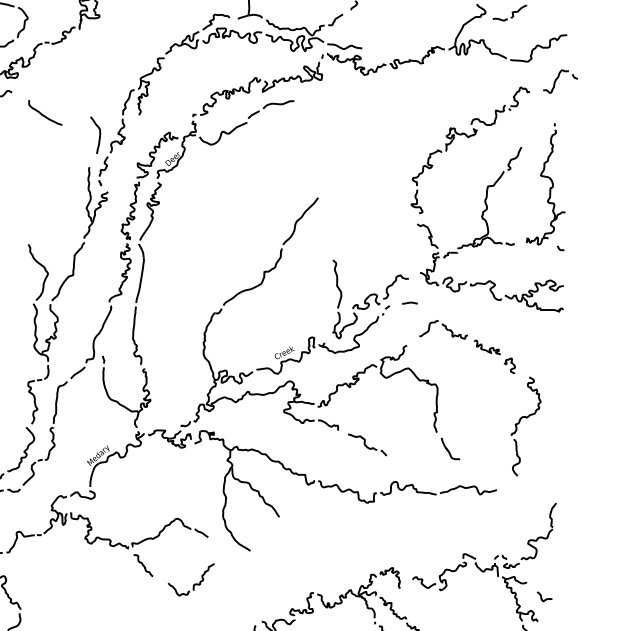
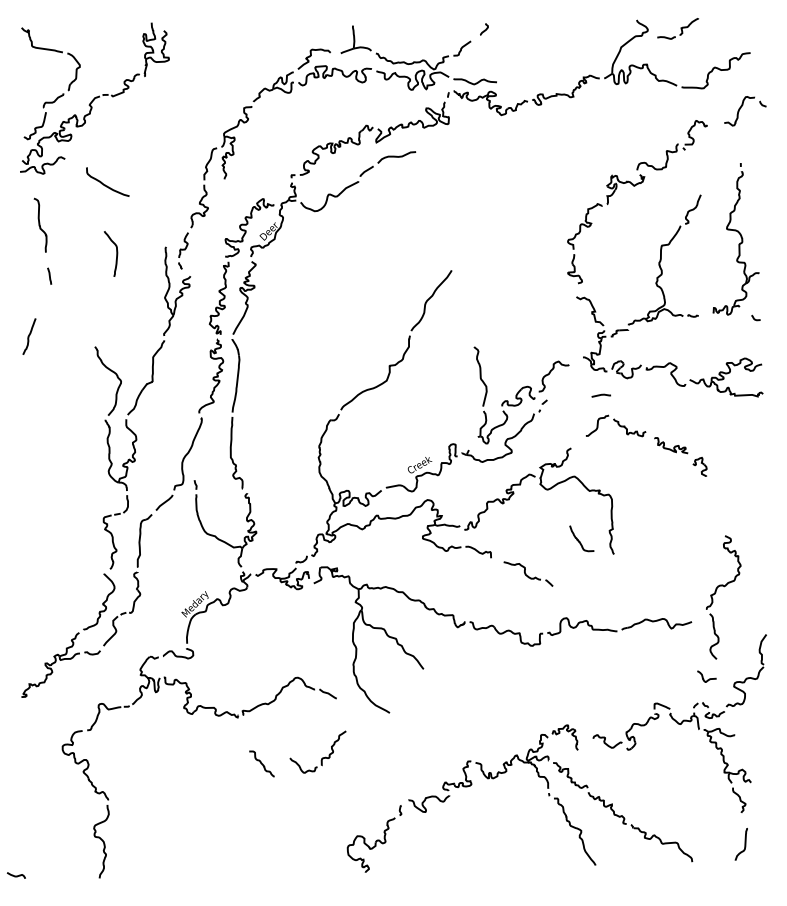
curve: (99, 135) -> (116, 253), moved
line: (409, 303) -> (600, 395), moved
part: (519, 423) -> (715, 594), moved
part: (450, 448) -> (581, 538), moved
curve: (143, 565) -> (261, 763), moved
curve: (541, 596) -> (703, 676), moved

